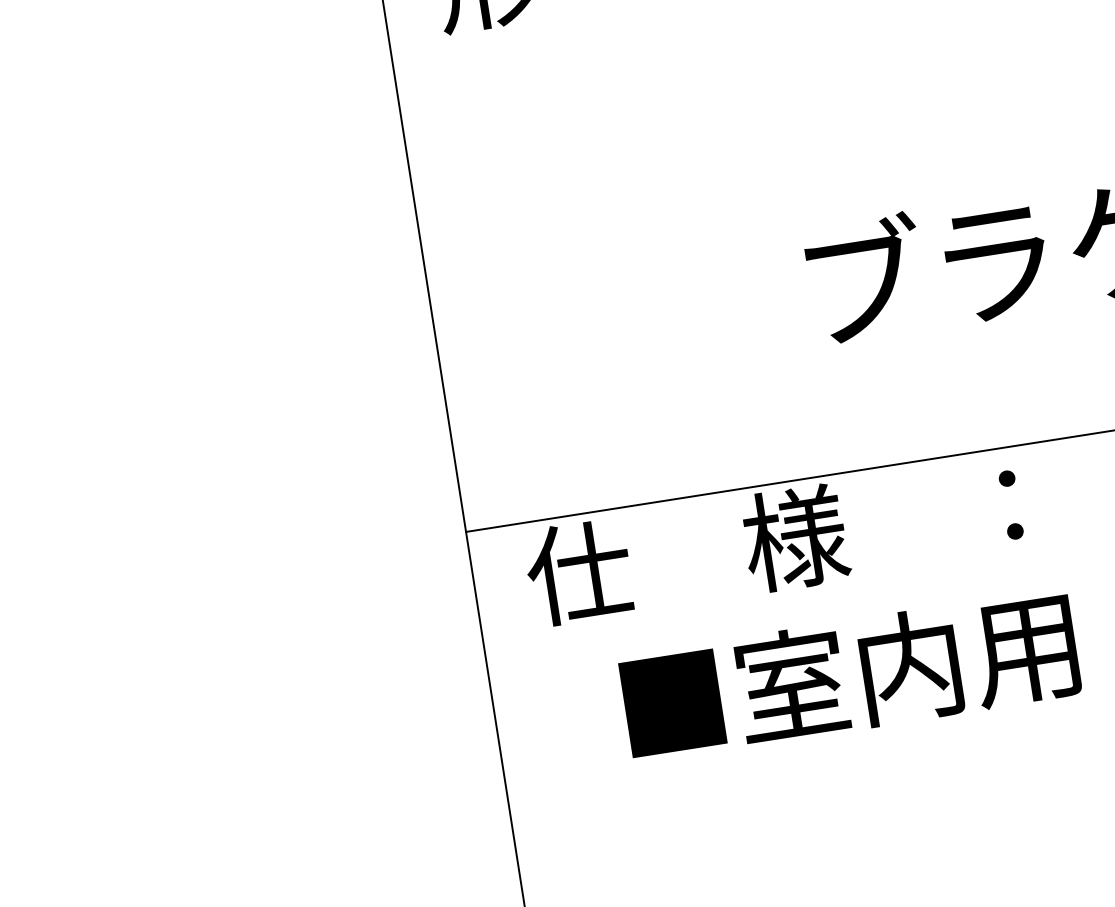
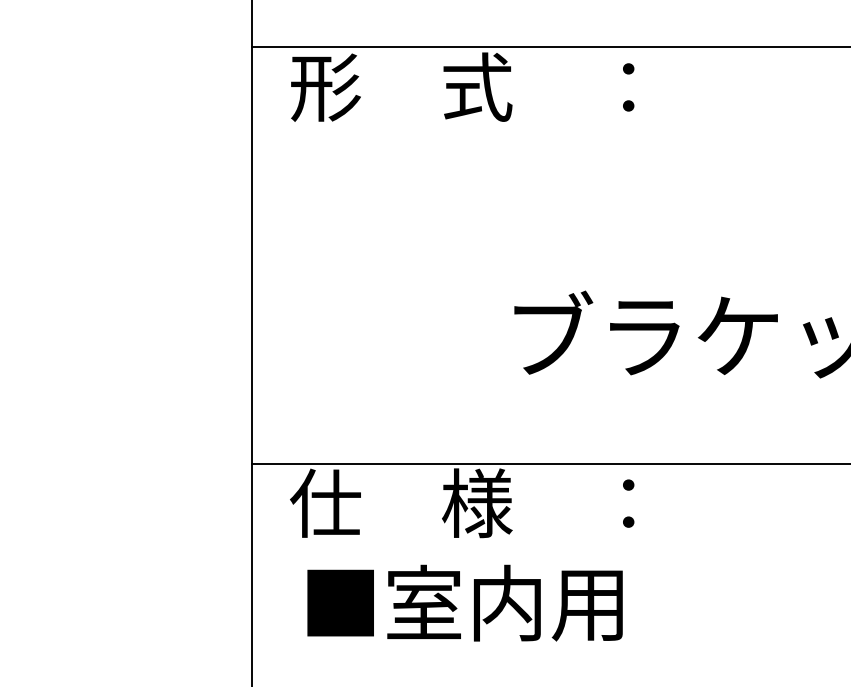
text: (849, 674) -> (464, 602), moved

